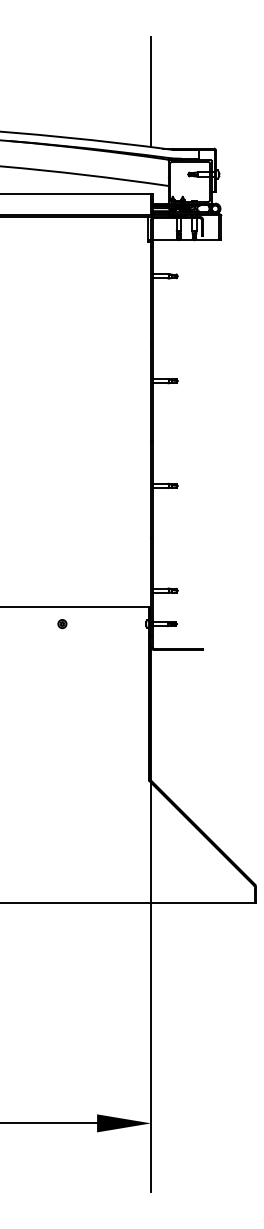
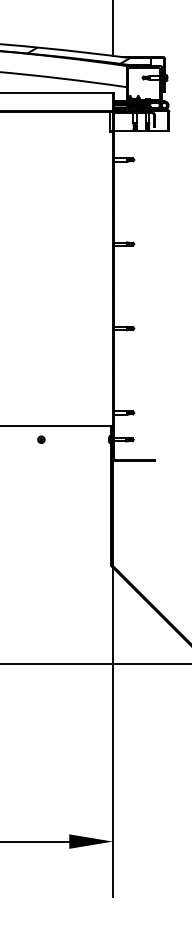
hatch: (108, 146) -> (78, 55), added

